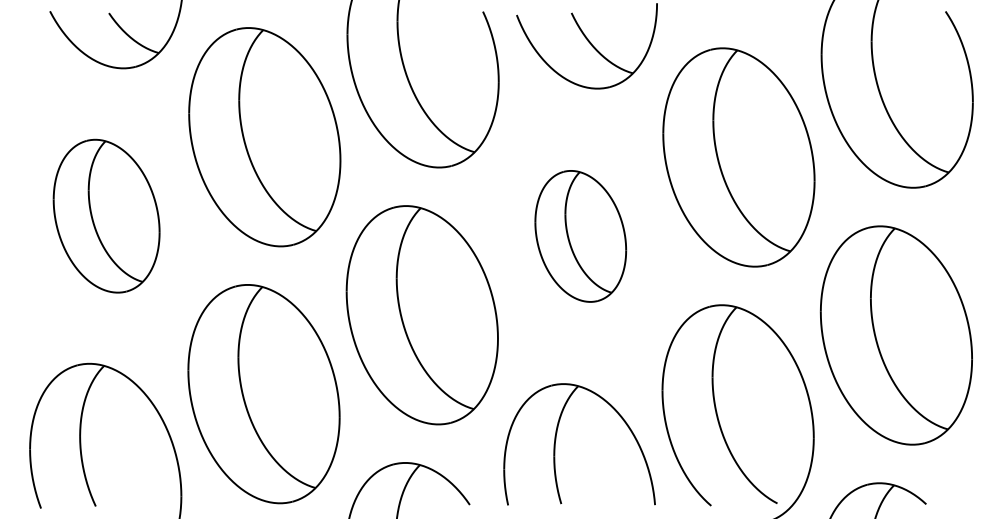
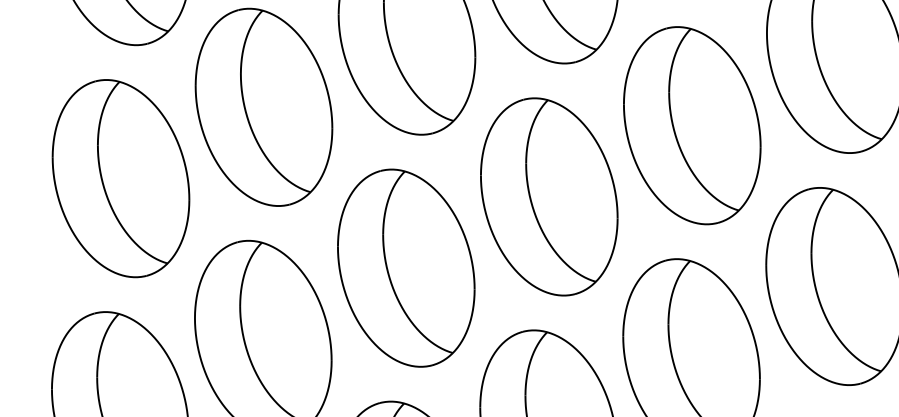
part: (106, 216) -> (121, 178), size x1.43
part: (580, 236) -> (549, 197), size x1.67

